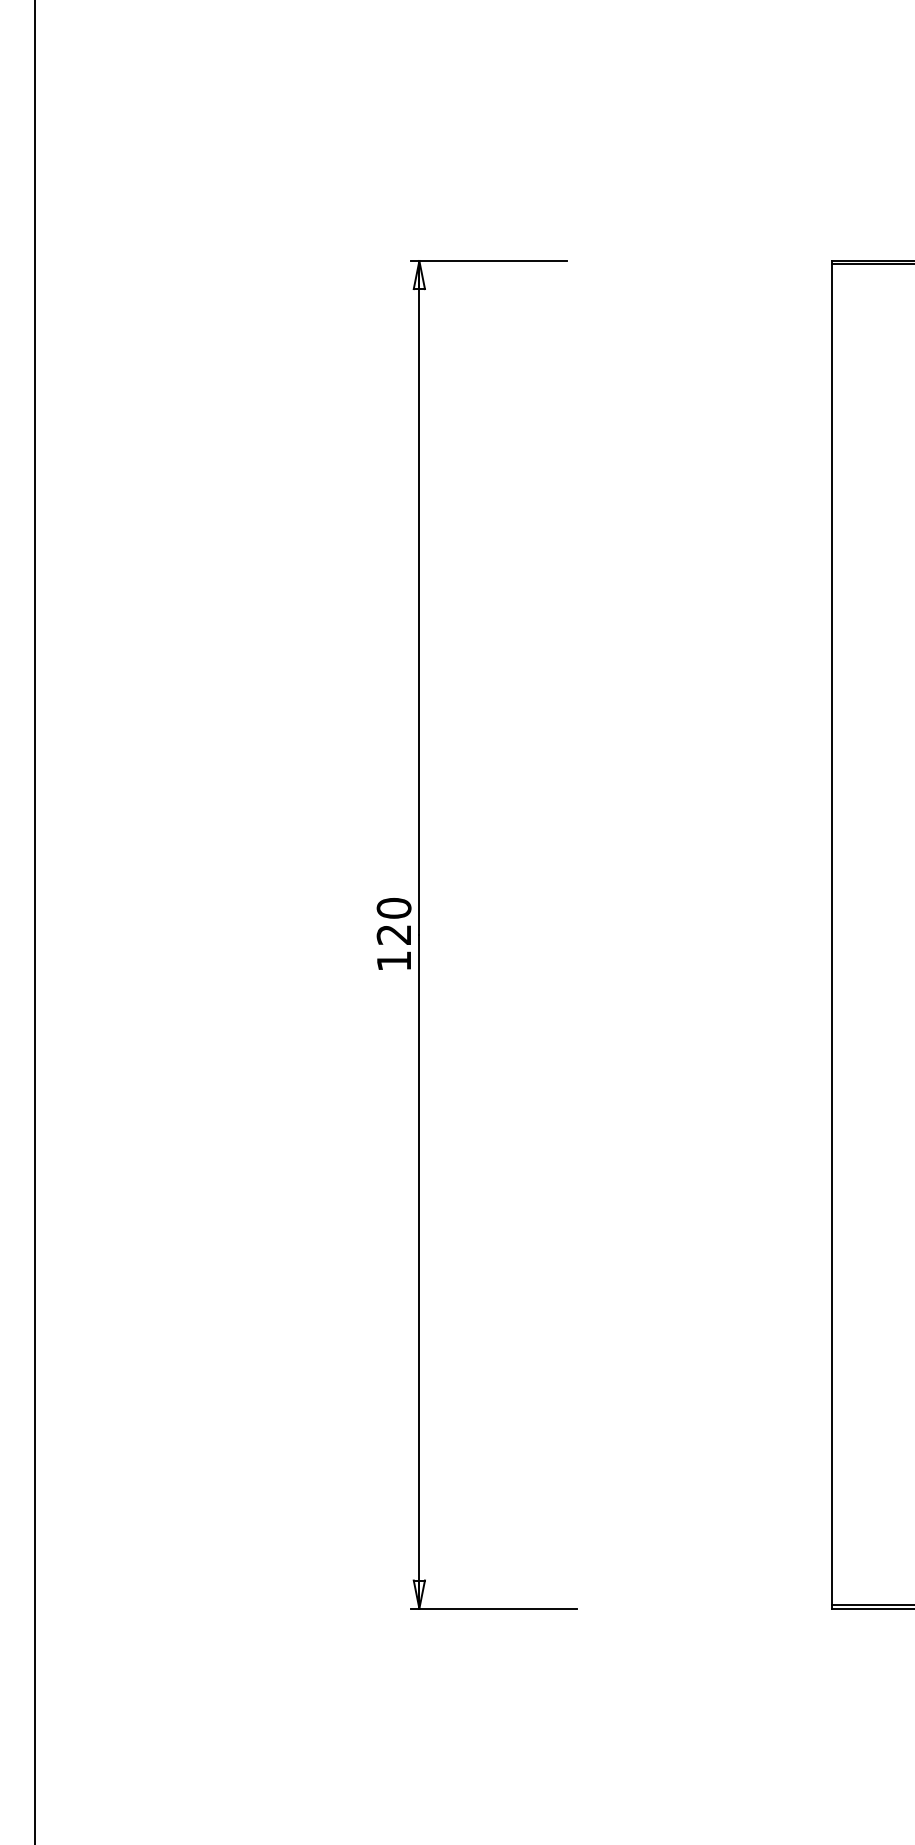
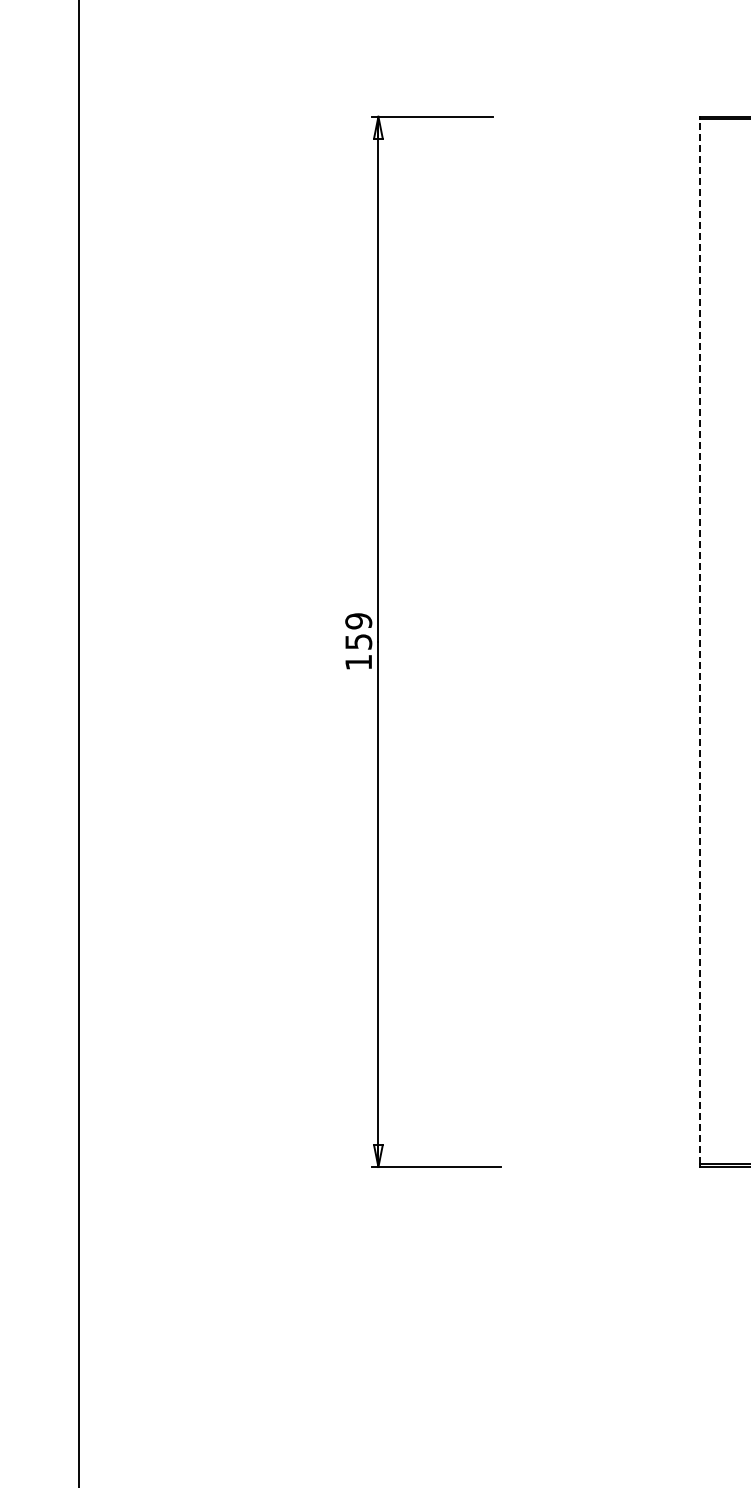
text: (393, 921) -> (358, 631), 120 -> 159
line: (831, 934) -> (699, 641), solid -> dashed

